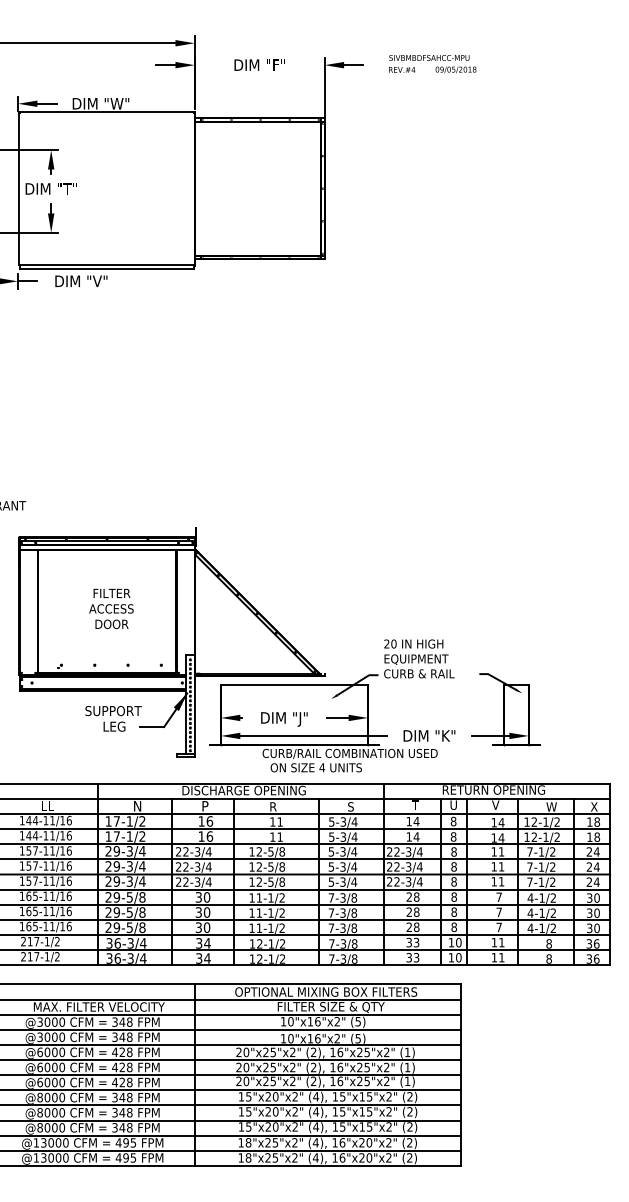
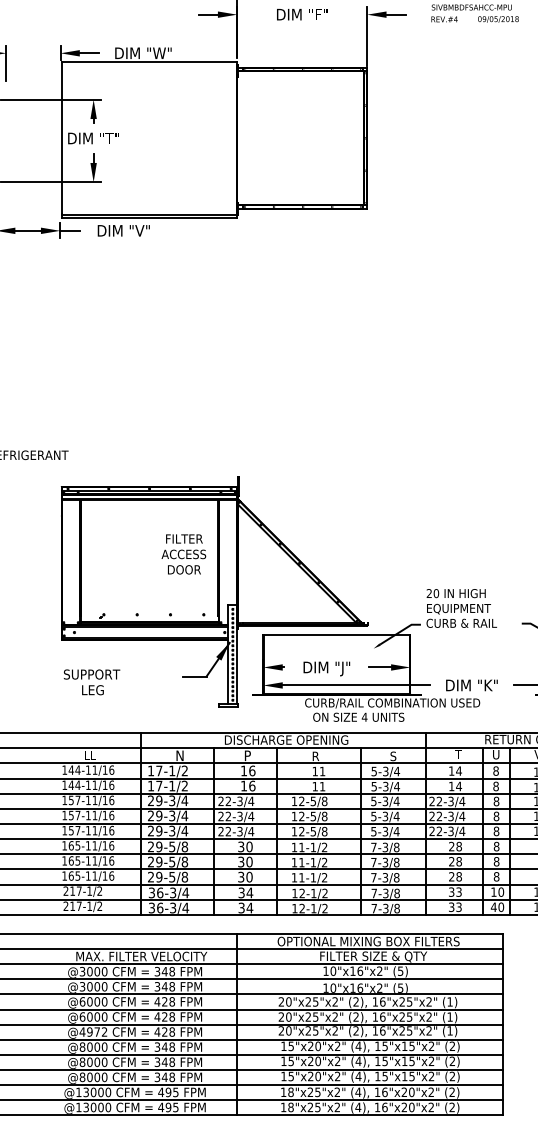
text: (111, 608) -> (183, 554), moved
text: (113, 718) -> (91, 682), moved
text: (451, 957) -> (493, 907), 10 -> 40
text: (51, 1082) -> (93, 1032), @6000 -> @4972

